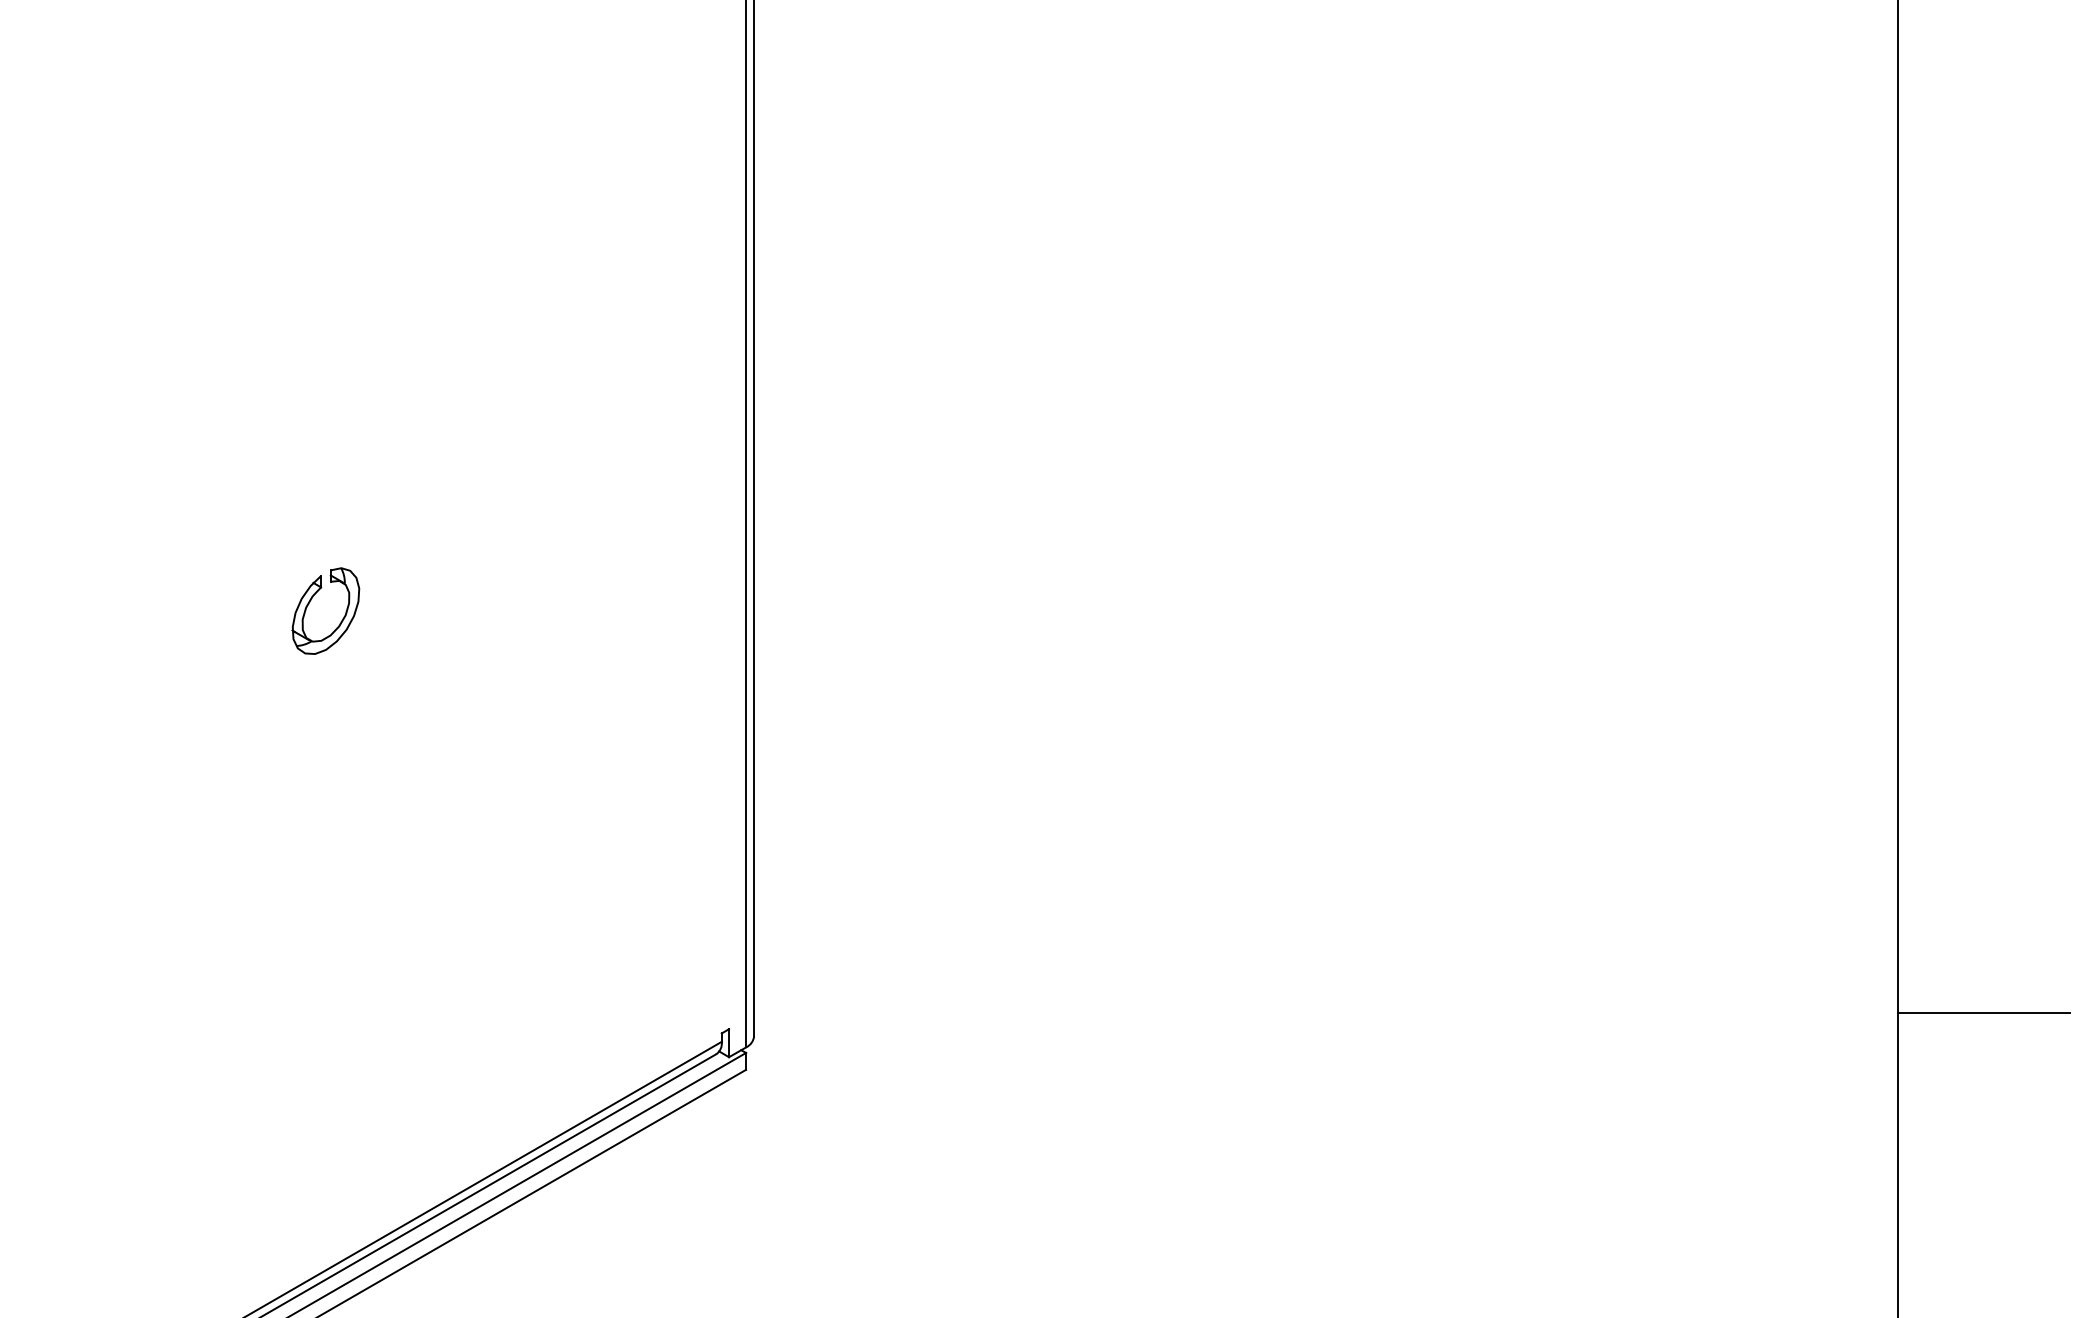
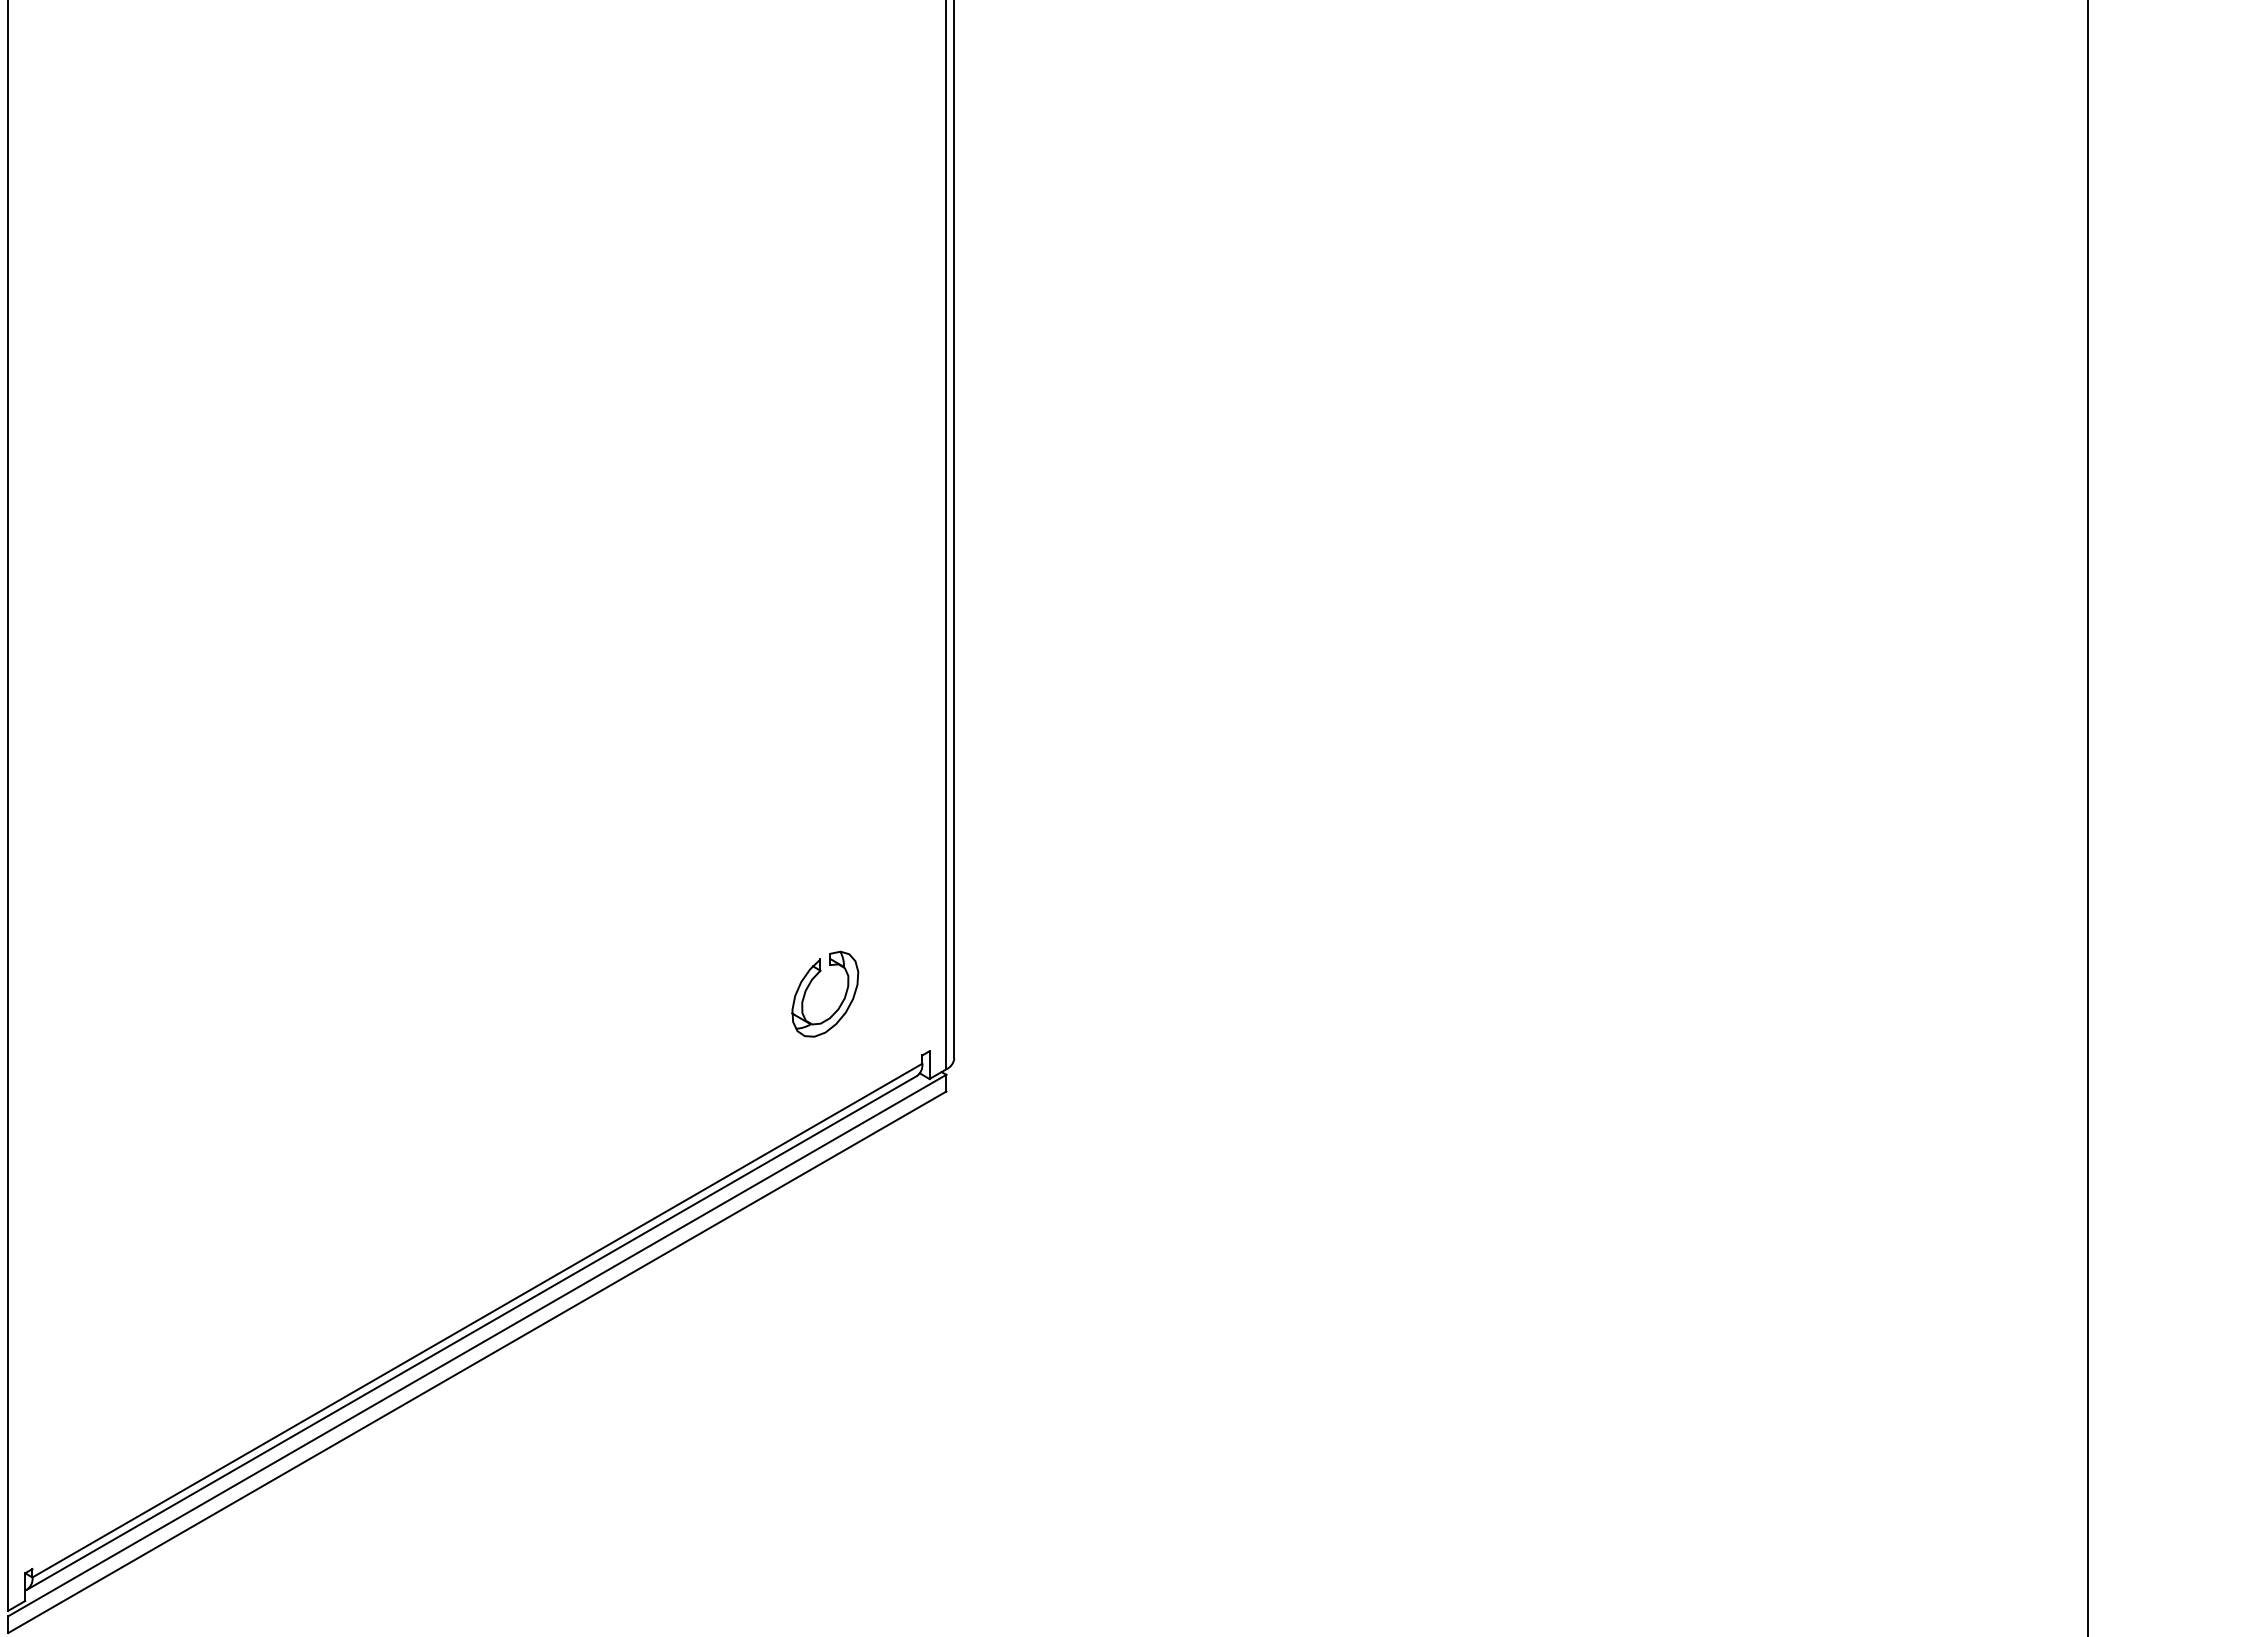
part: (310, 603) -> (809, 986), moved
line: (1984, 1013) -> (2172, 1035), removed

